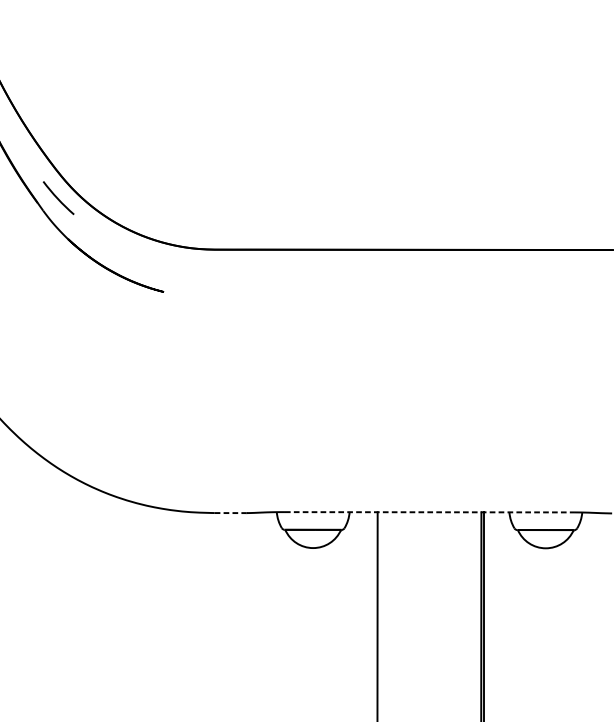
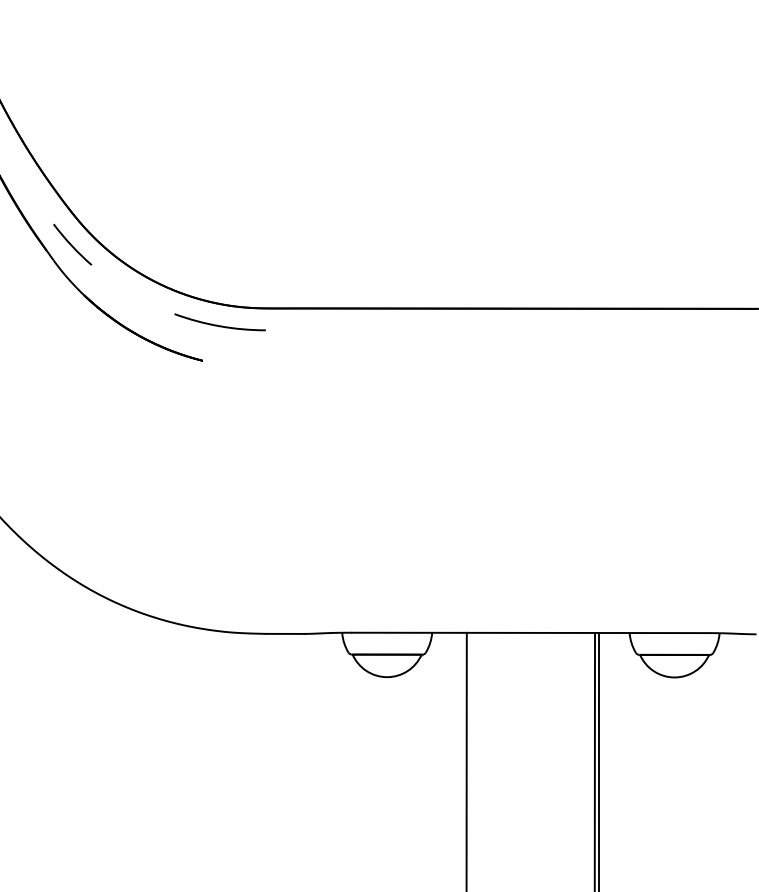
arc: (175, 262) -> (217, 324), added
line: (429, 511) -> (530, 632), dashed -> solid
line: (230, 512) -> (285, 633), dashed -> solid

